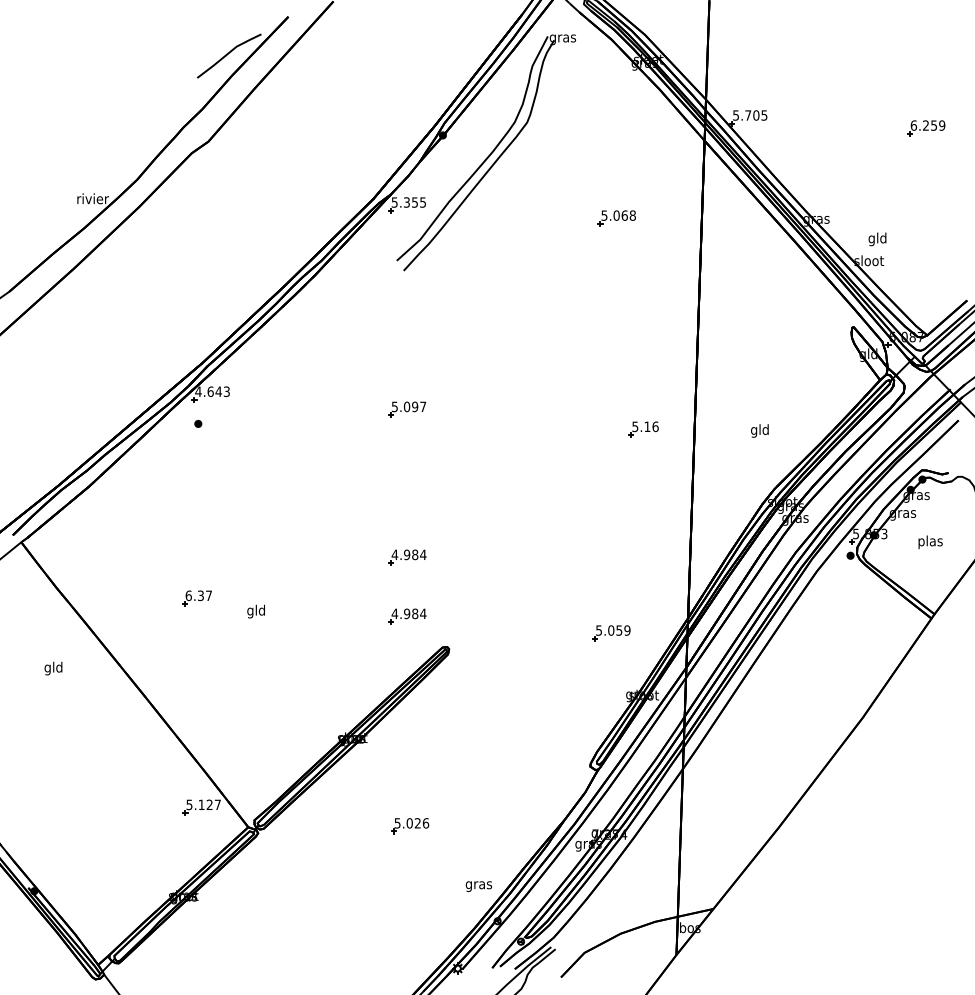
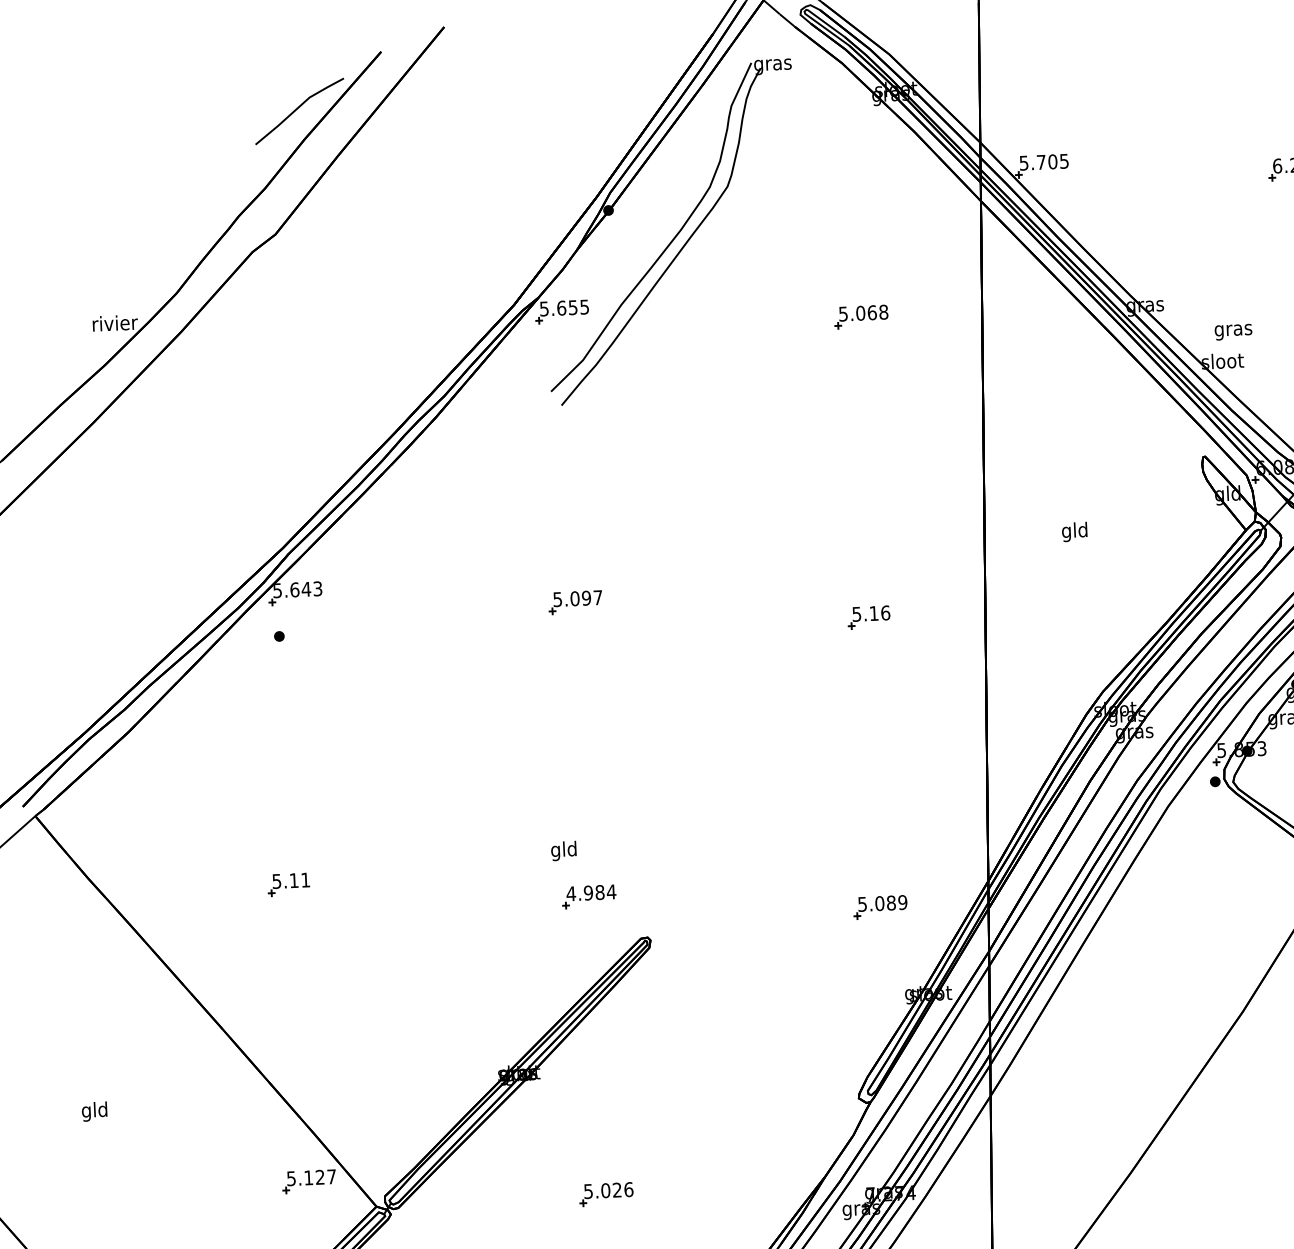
text: (406, 202) -> (561, 308), 5.355 -> 5.655
text: (877, 239) -> (1233, 330), gld -> gras
text: (198, 391) -> (277, 590), 4.643 -> 5.643
part: (643, 429) -> (868, 617), moved
text: (759, 430) -> (1074, 531), moved
part: (407, 557) -> (585, 812), removed
text: (198, 595) -> (290, 880), 6.37 -> 5.11
text: (255, 611) -> (562, 850), moved
text: (619, 630) -> (891, 902), 5.059 -> 5.089
text: (53, 668) -> (94, 1111), moved

